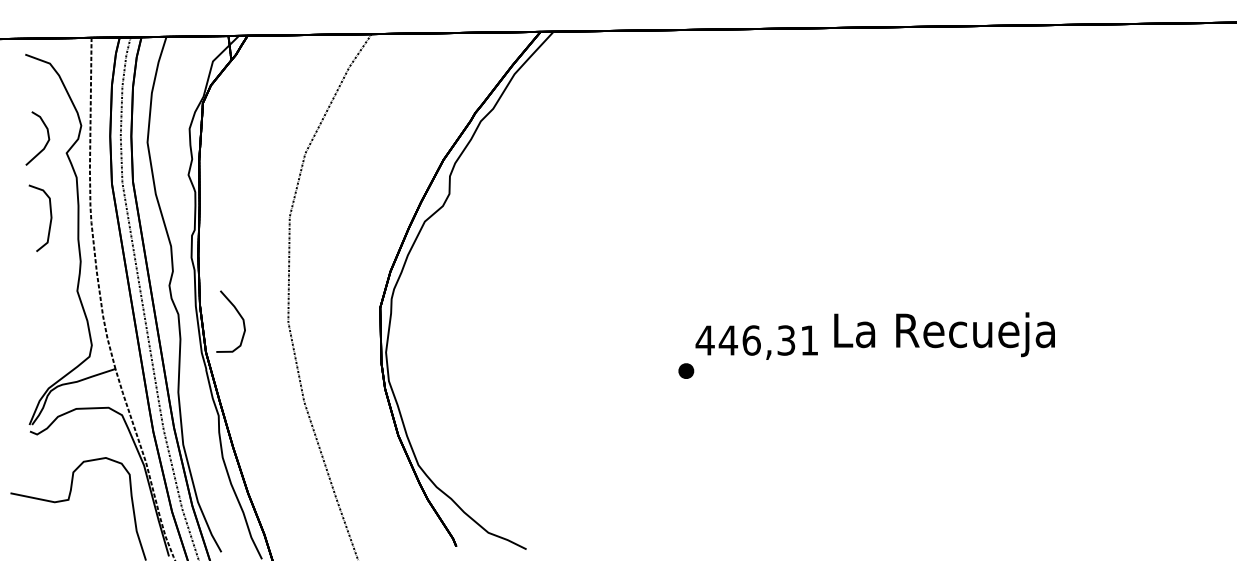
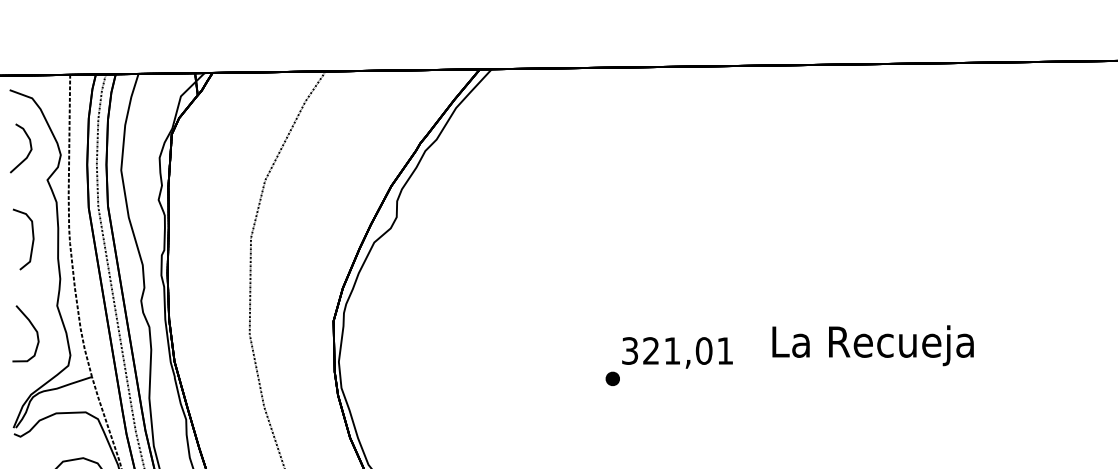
curve: (46, 142) -> (29, 152), moved
curve: (238, 314) -> (32, 327), moved
text: (944, 334) -> (873, 345), moved
text: (745, 340) -> (666, 350), 446,31 -> 321,01

